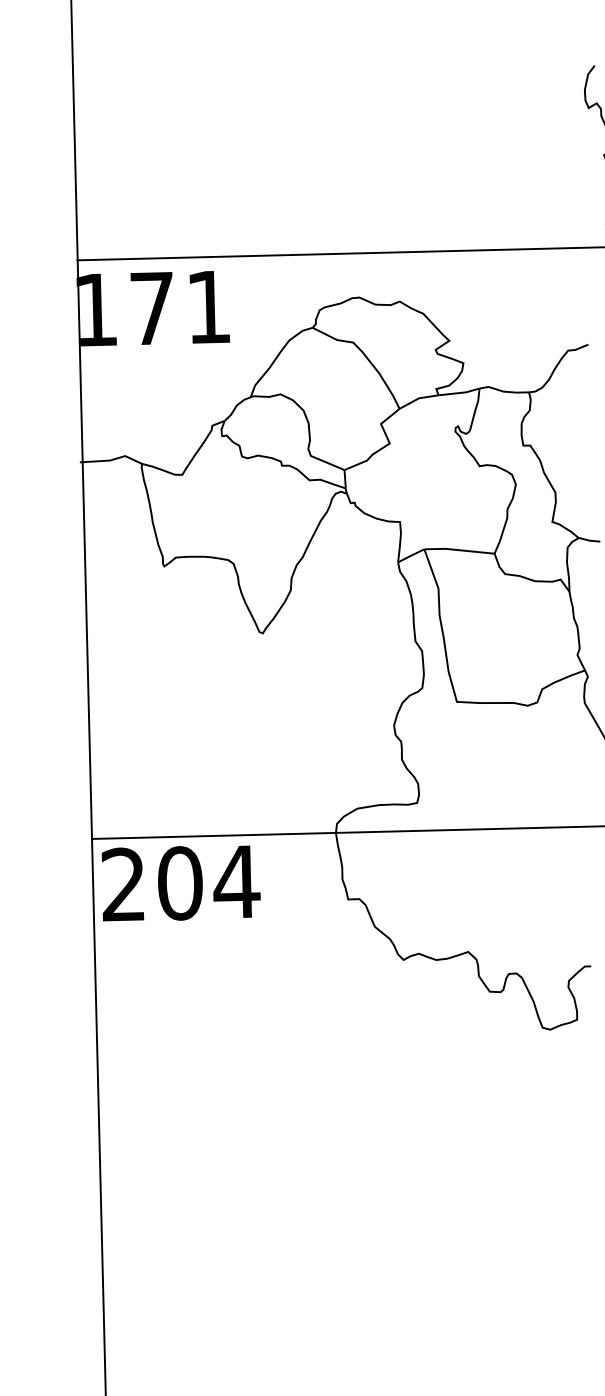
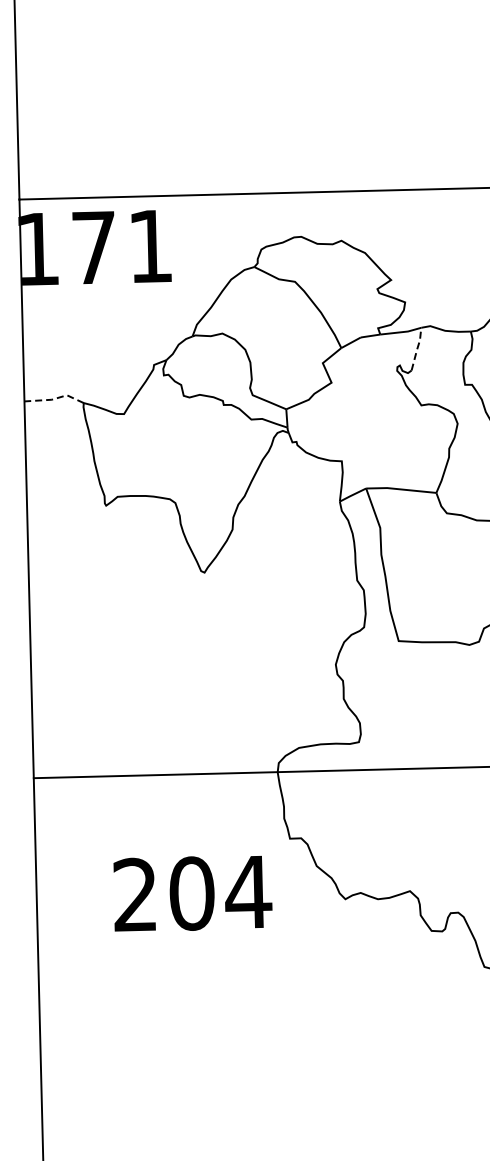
line: (475, 409) -> (417, 348), solid -> dashed
line: (112, 459) -> (54, 398), solid -> dashed
text: (180, 883) -> (192, 893), moved

